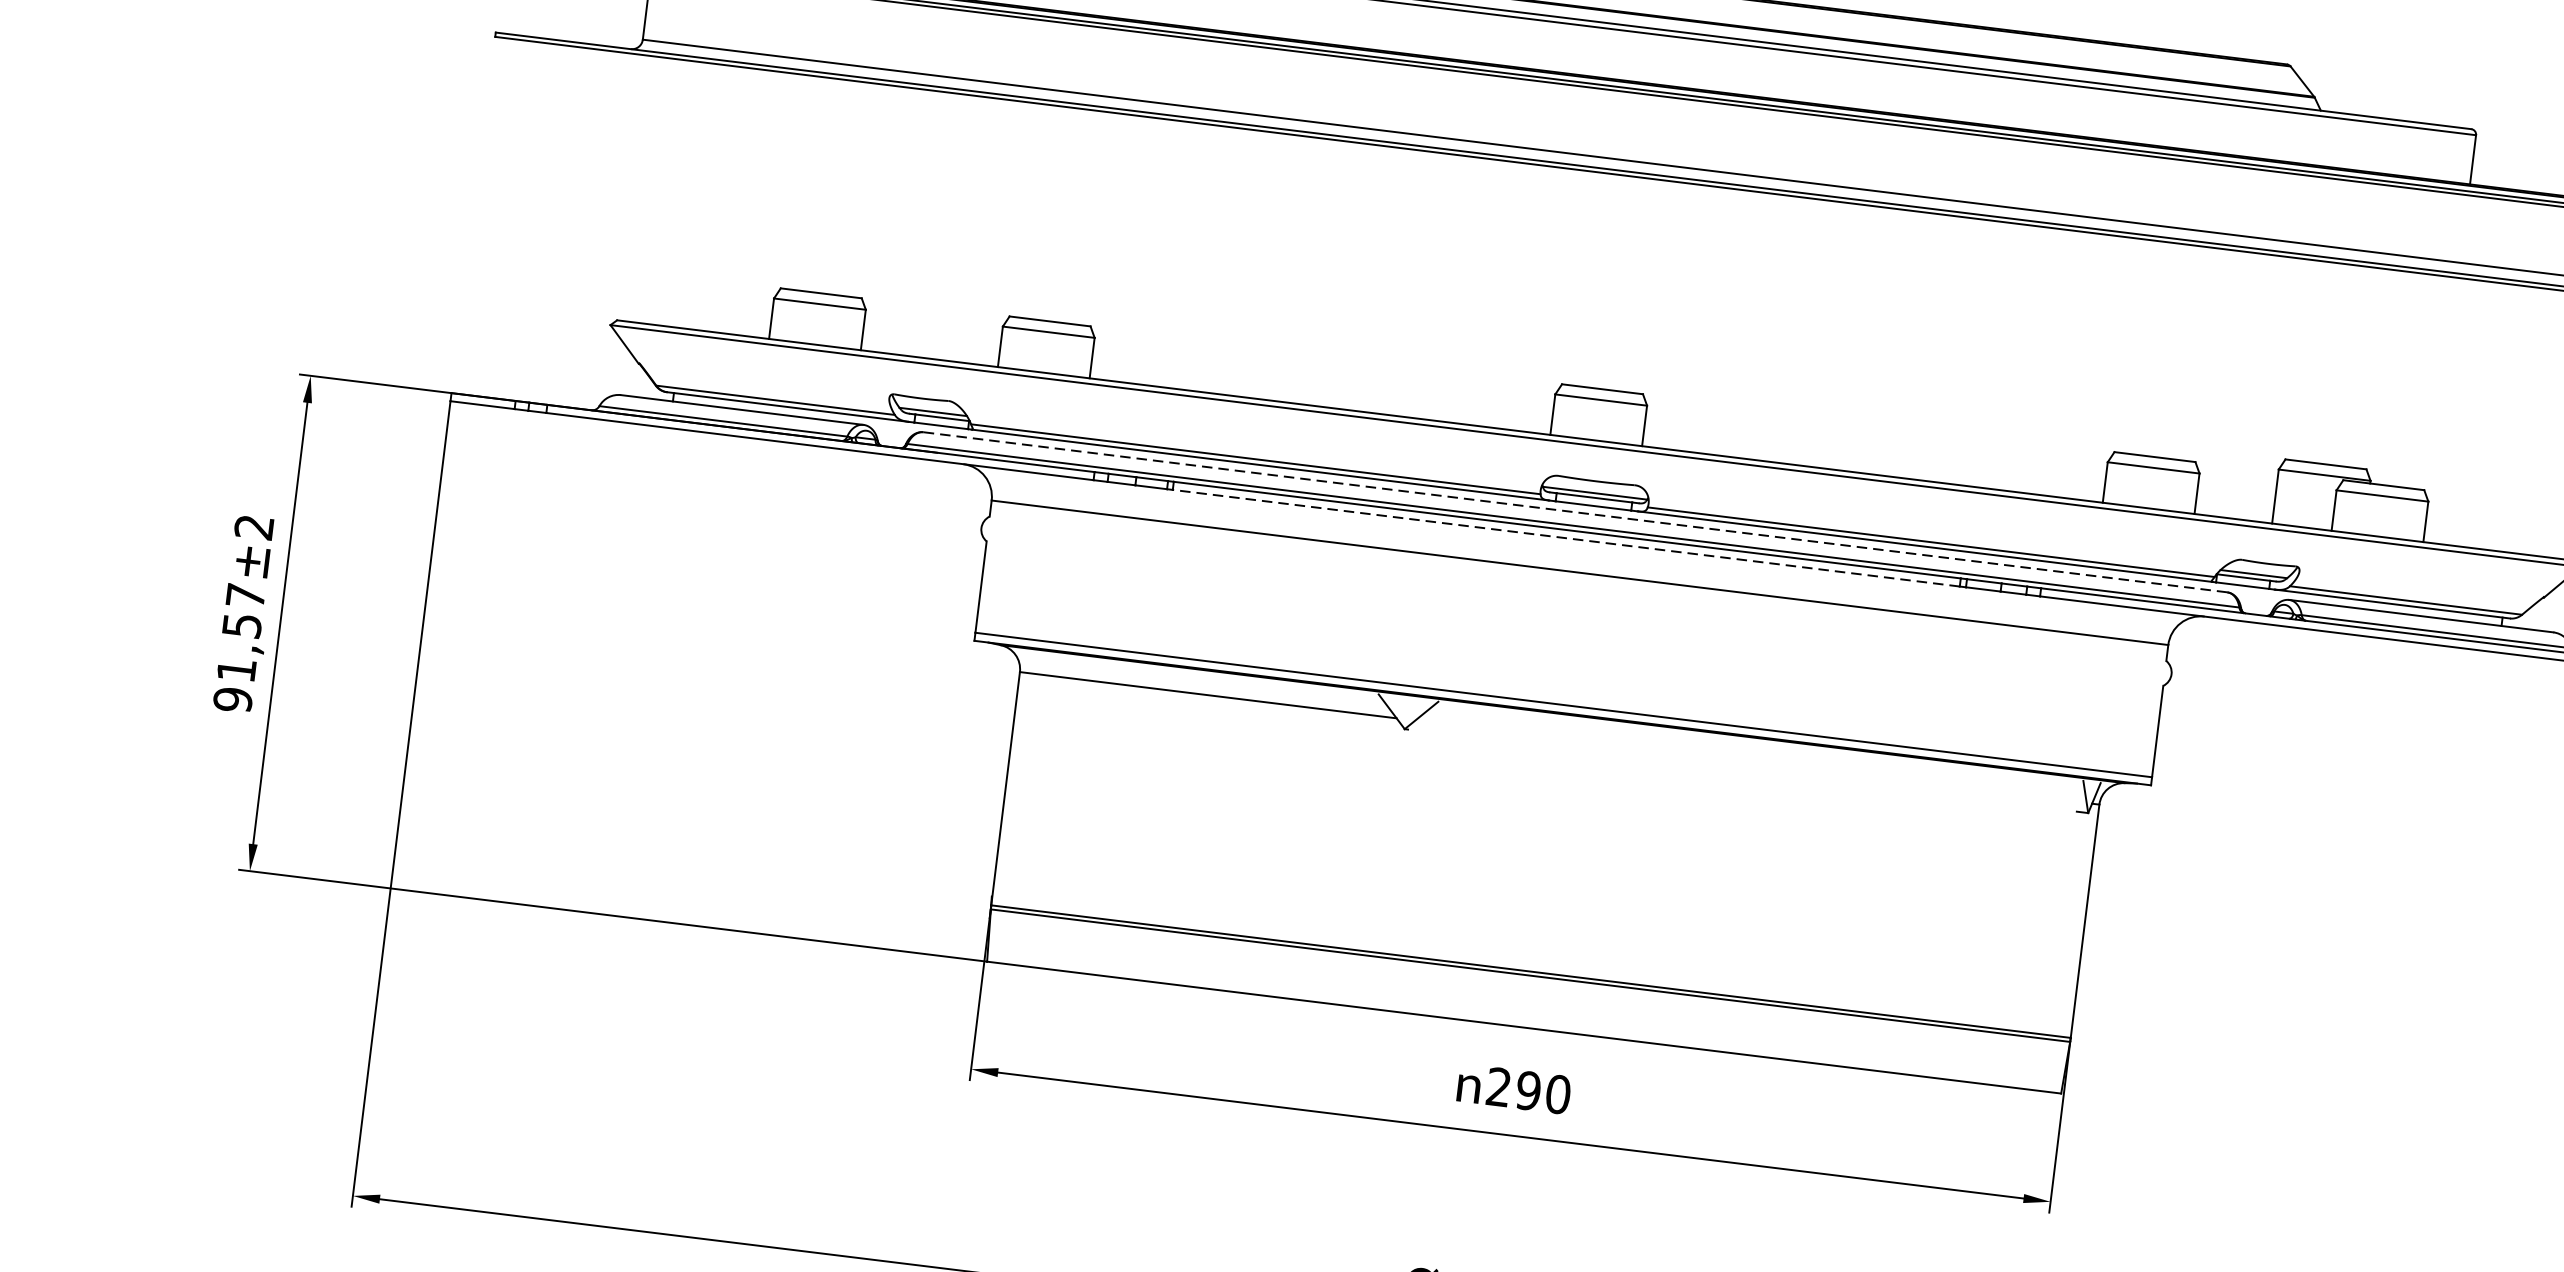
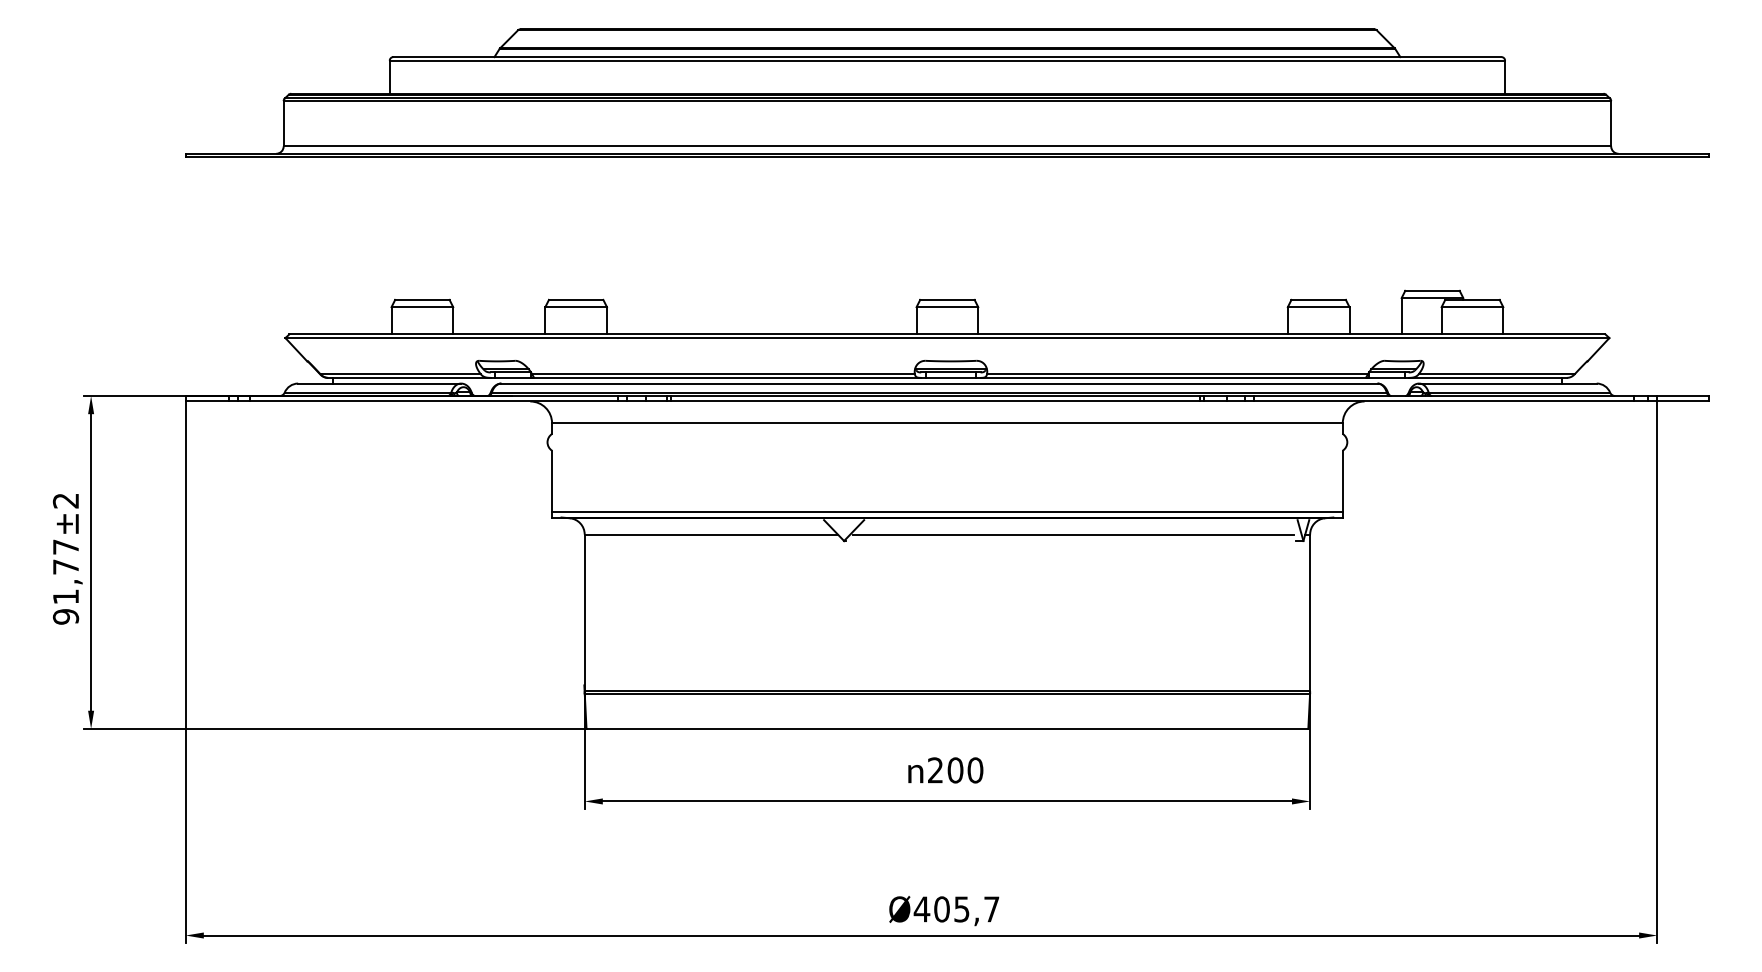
line: (1573, 512) -> (938, 383), dashed -> solid
line: (1566, 538) -> (935, 401), dashed -> solid
text: (242, 625) -> (66, 566), 91,57 -> 91,77
line: (1745, 761) -> (1072, 534), added
text: (1528, 1090) -> (955, 770), 290 -> 200

